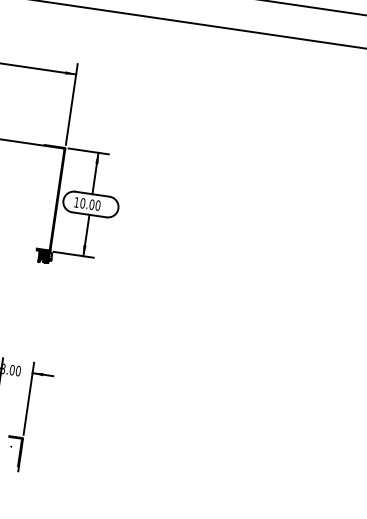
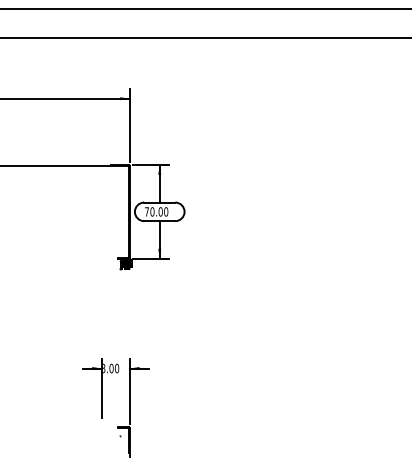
text: (76, 201) -> (146, 211), 10.00 -> 70.00

